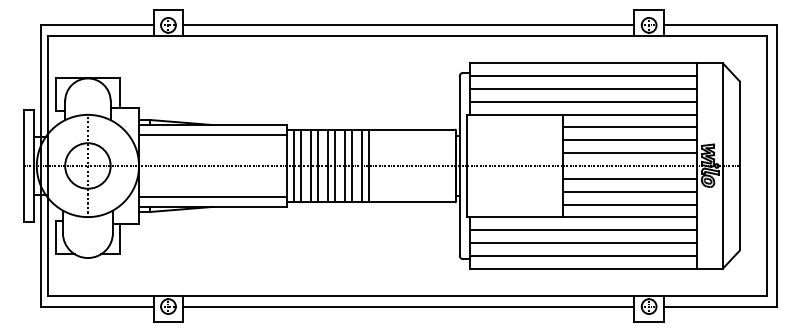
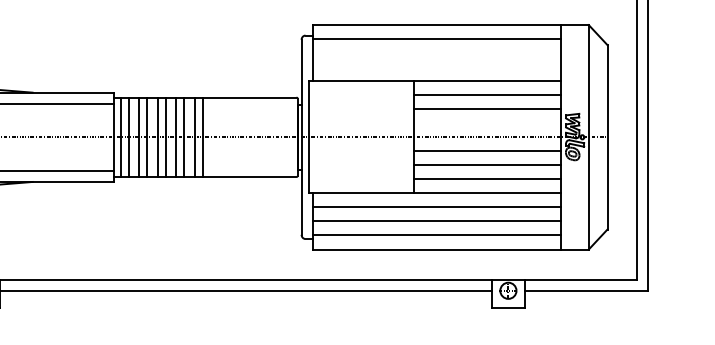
line: (583, 88) -> (436, 52), removed
line: (583, 101) -> (436, 66), removed
line: (629, 153) -> (486, 123), removed

